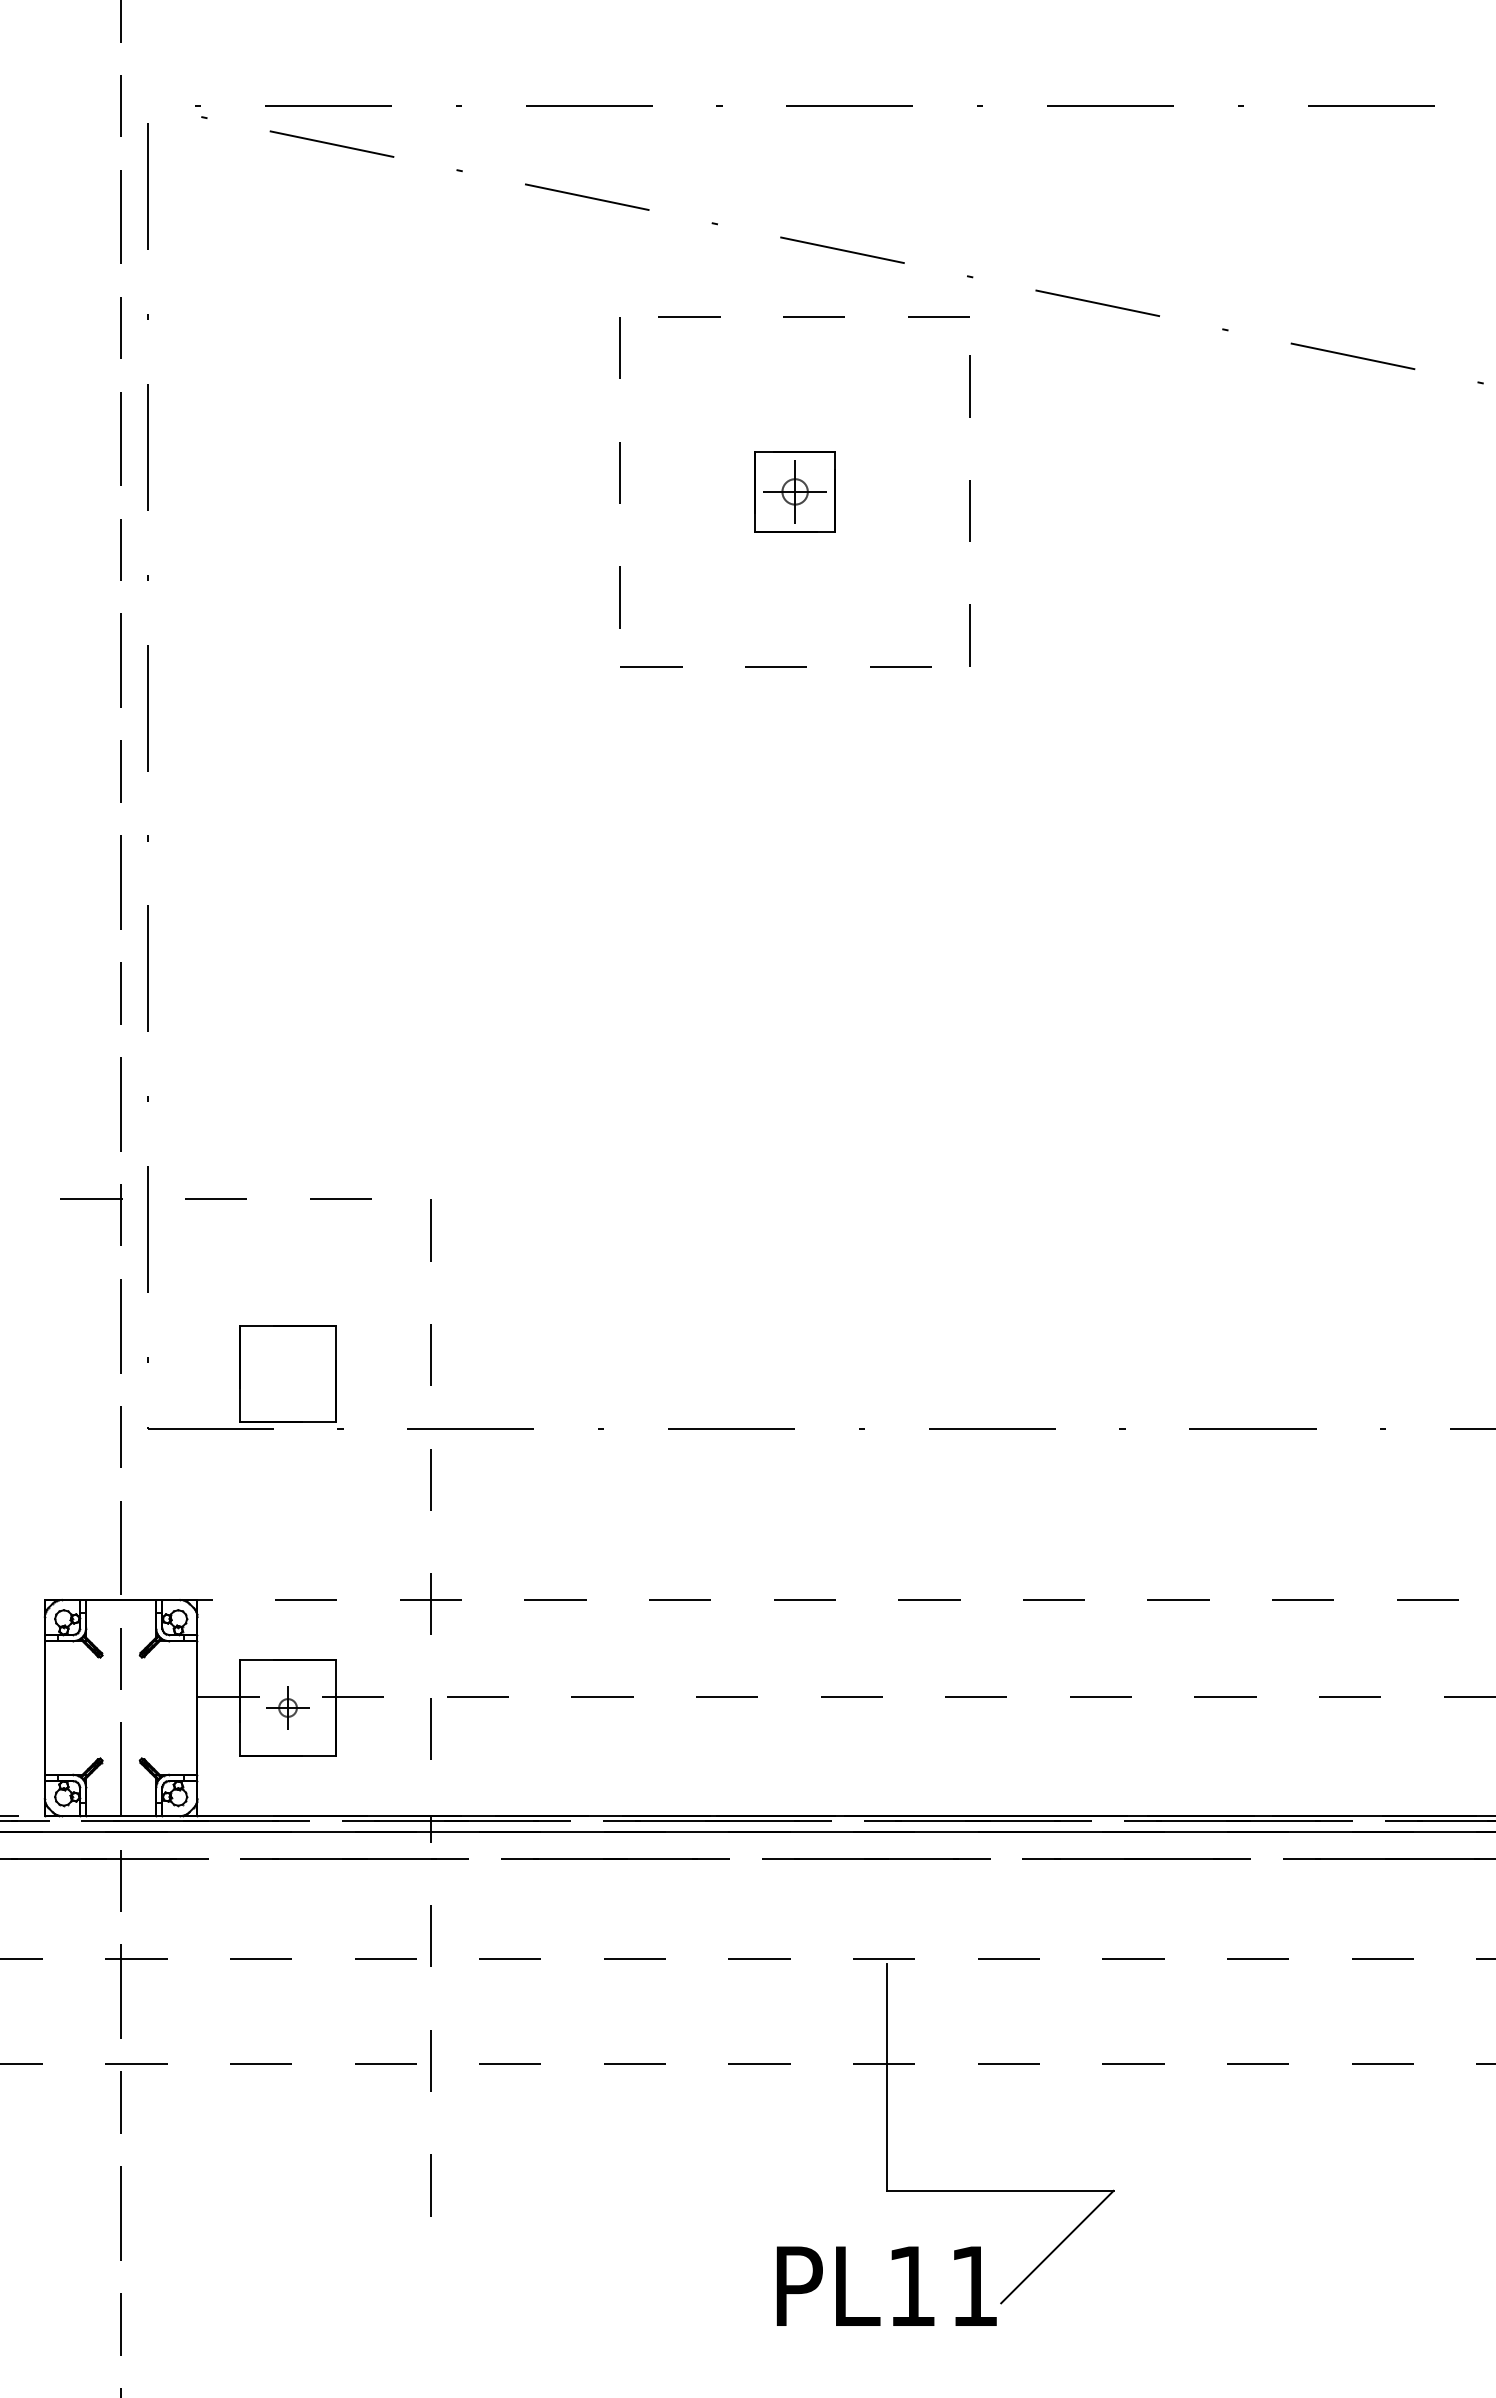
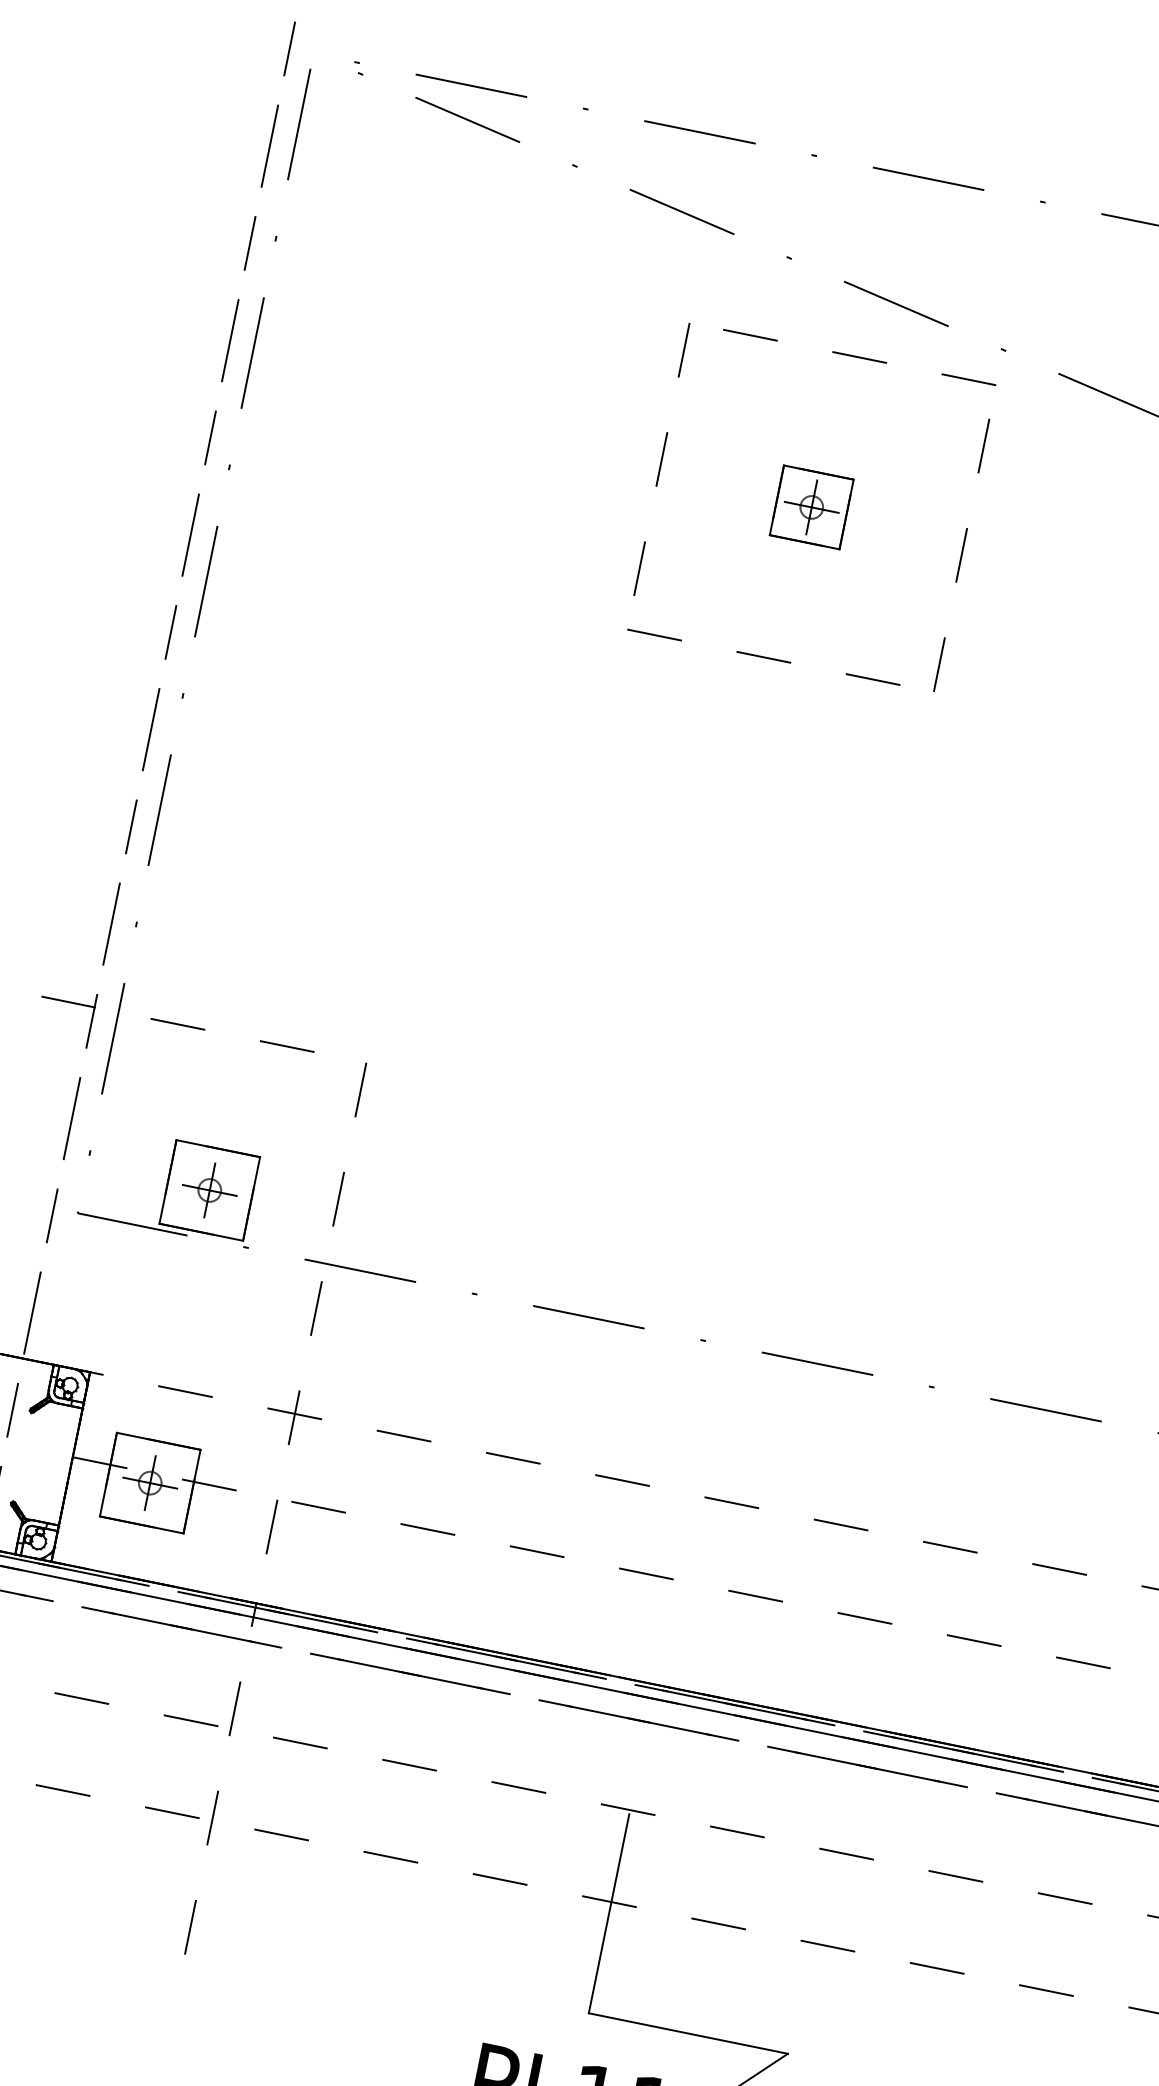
part: (287, 1373) -> (209, 1189), added
part: (287, 1707) -> (149, 1482), size x1.43

